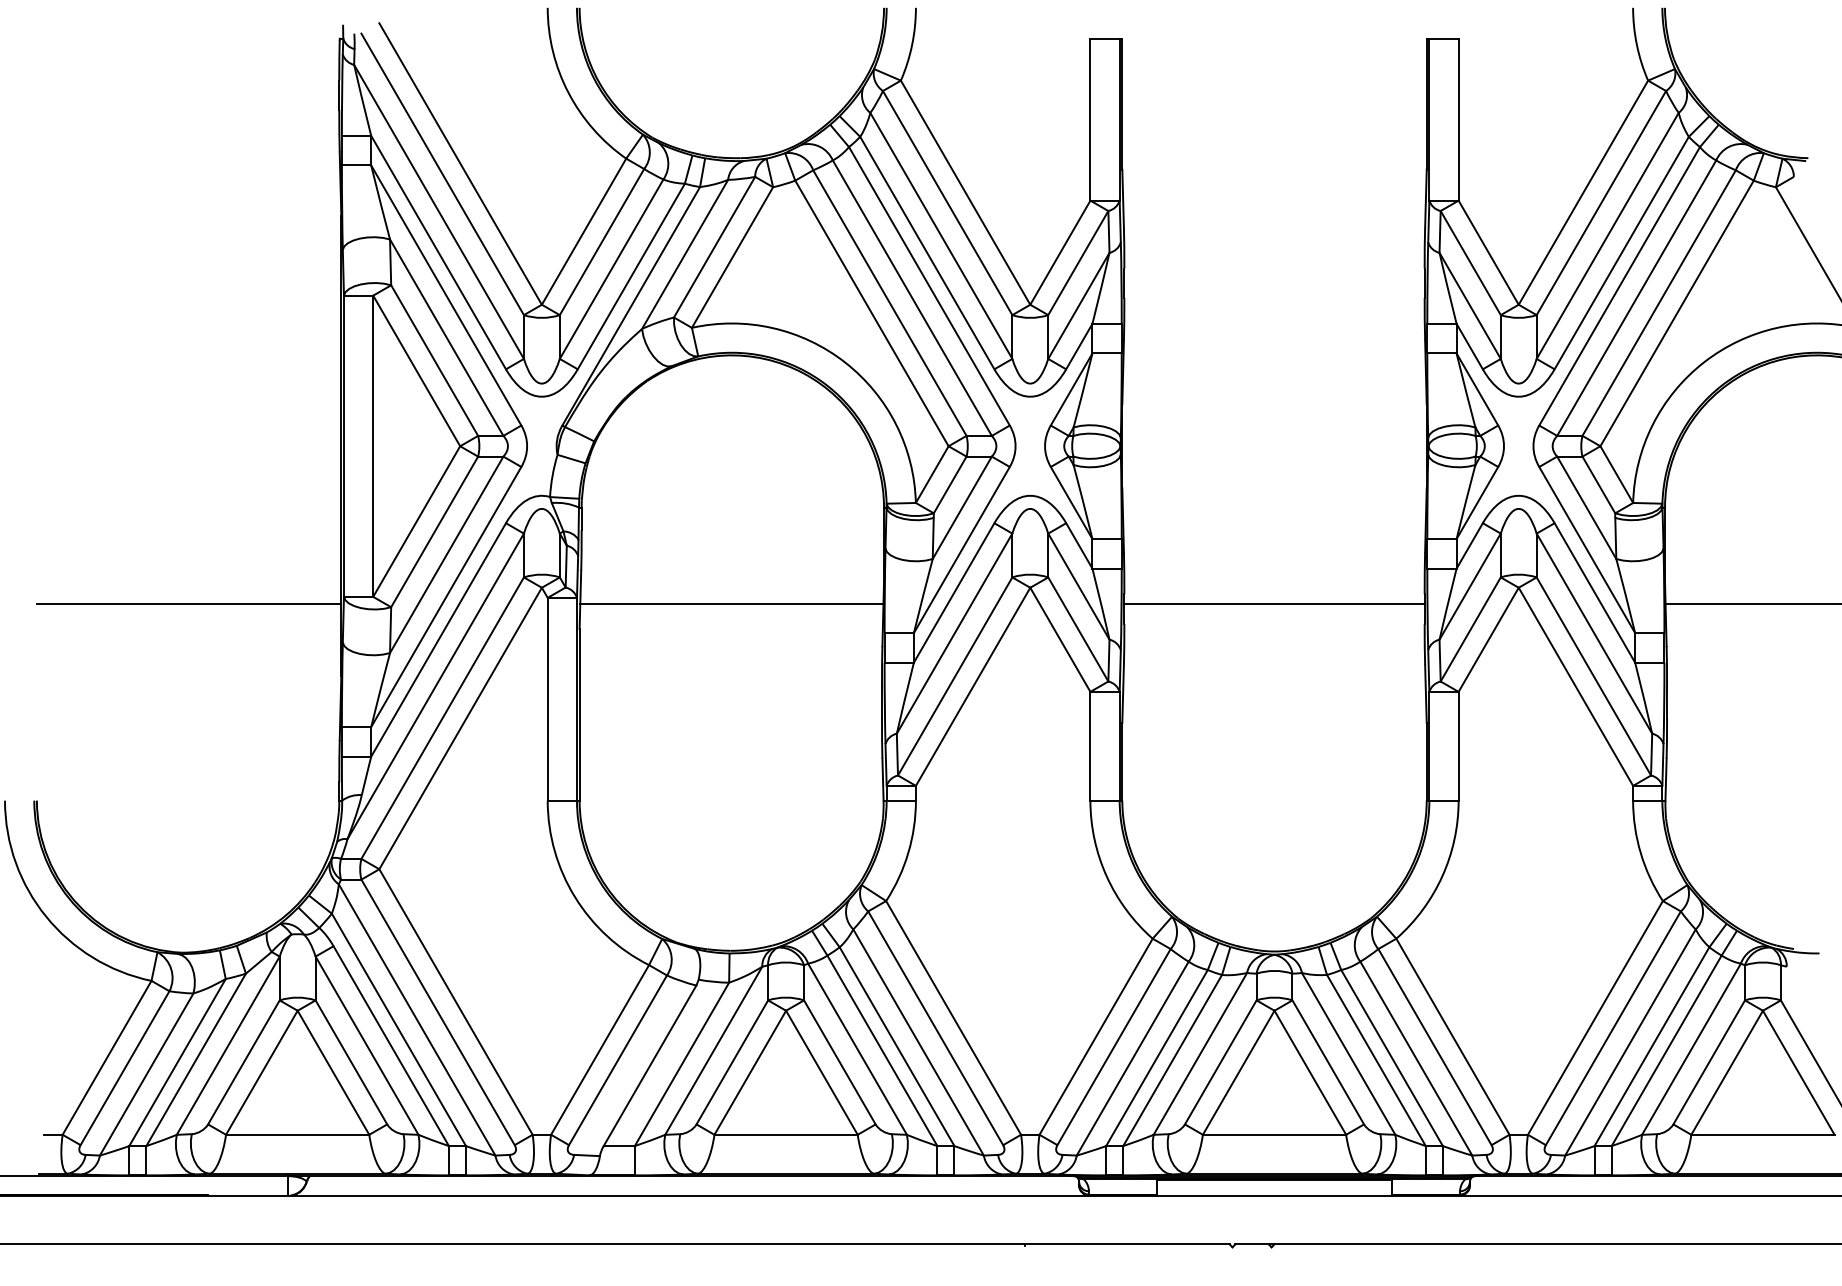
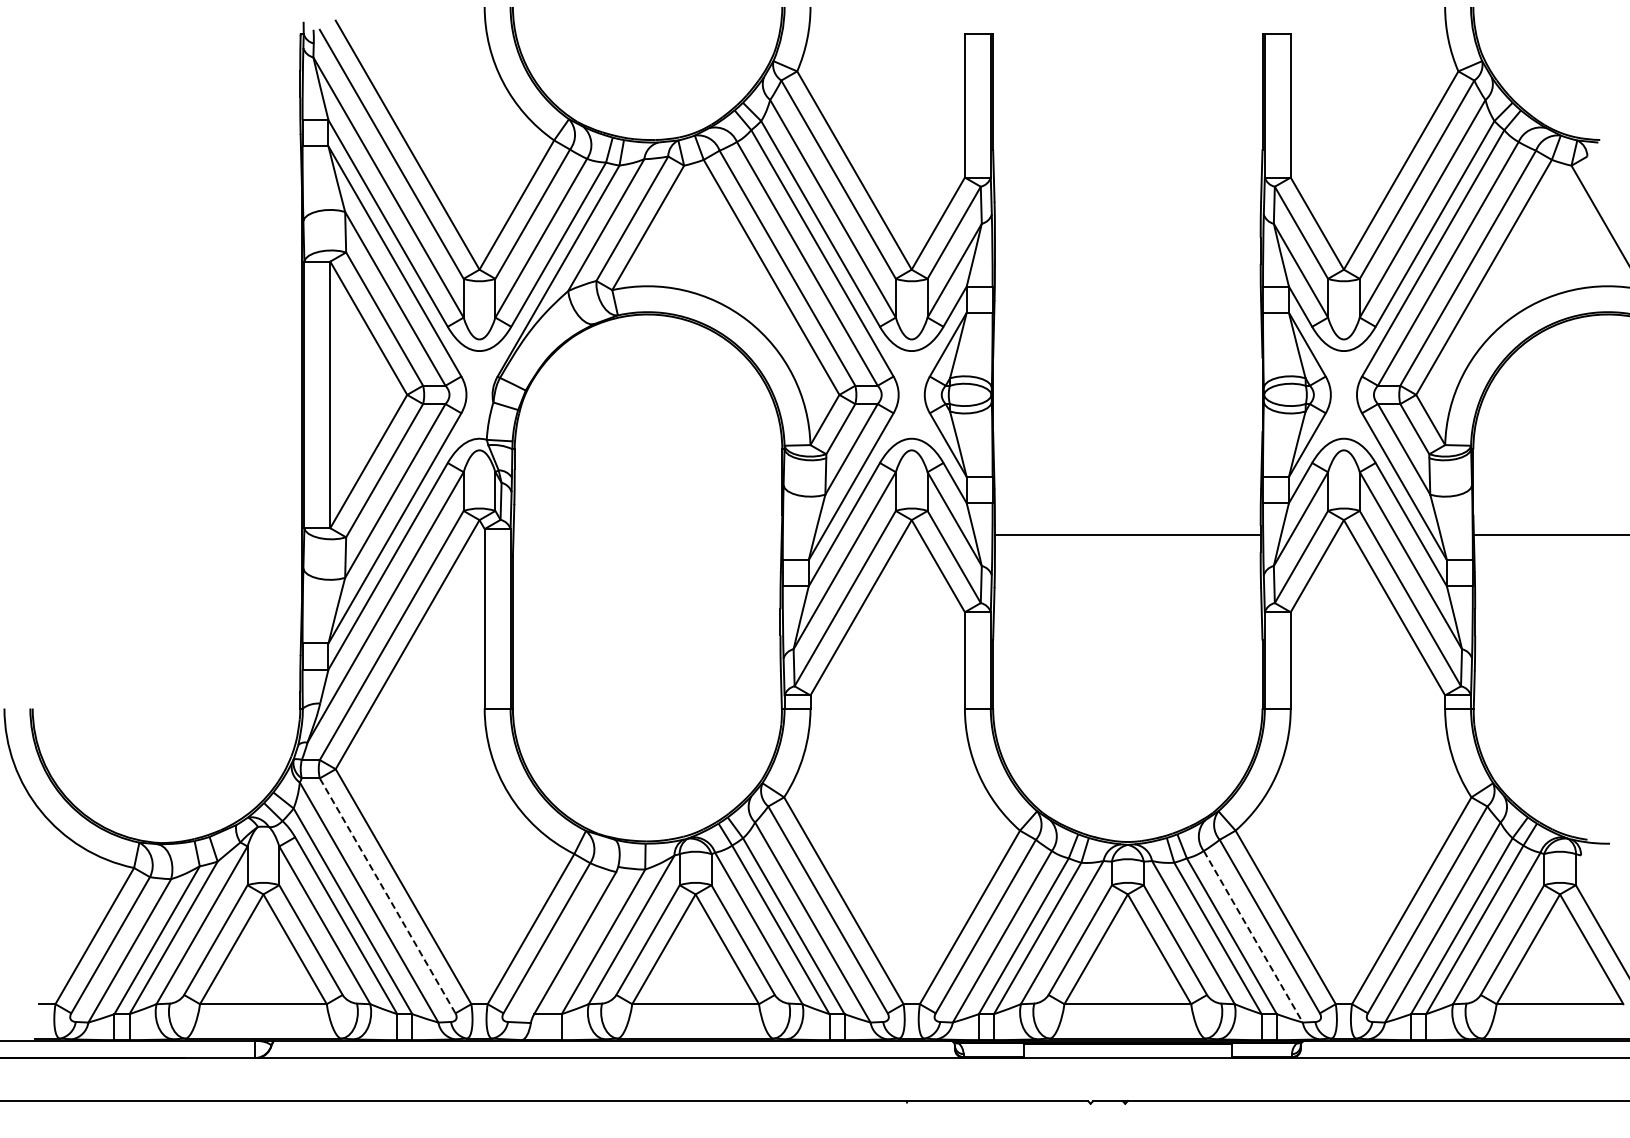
line: (189, 604) -> (167, 534), removed
line: (731, 604) -> (647, 534), removed
line: (437, 1011) -> (387, 895), solid -> dashed
line: (1416, 1059) -> (1253, 937), solid -> dashed

